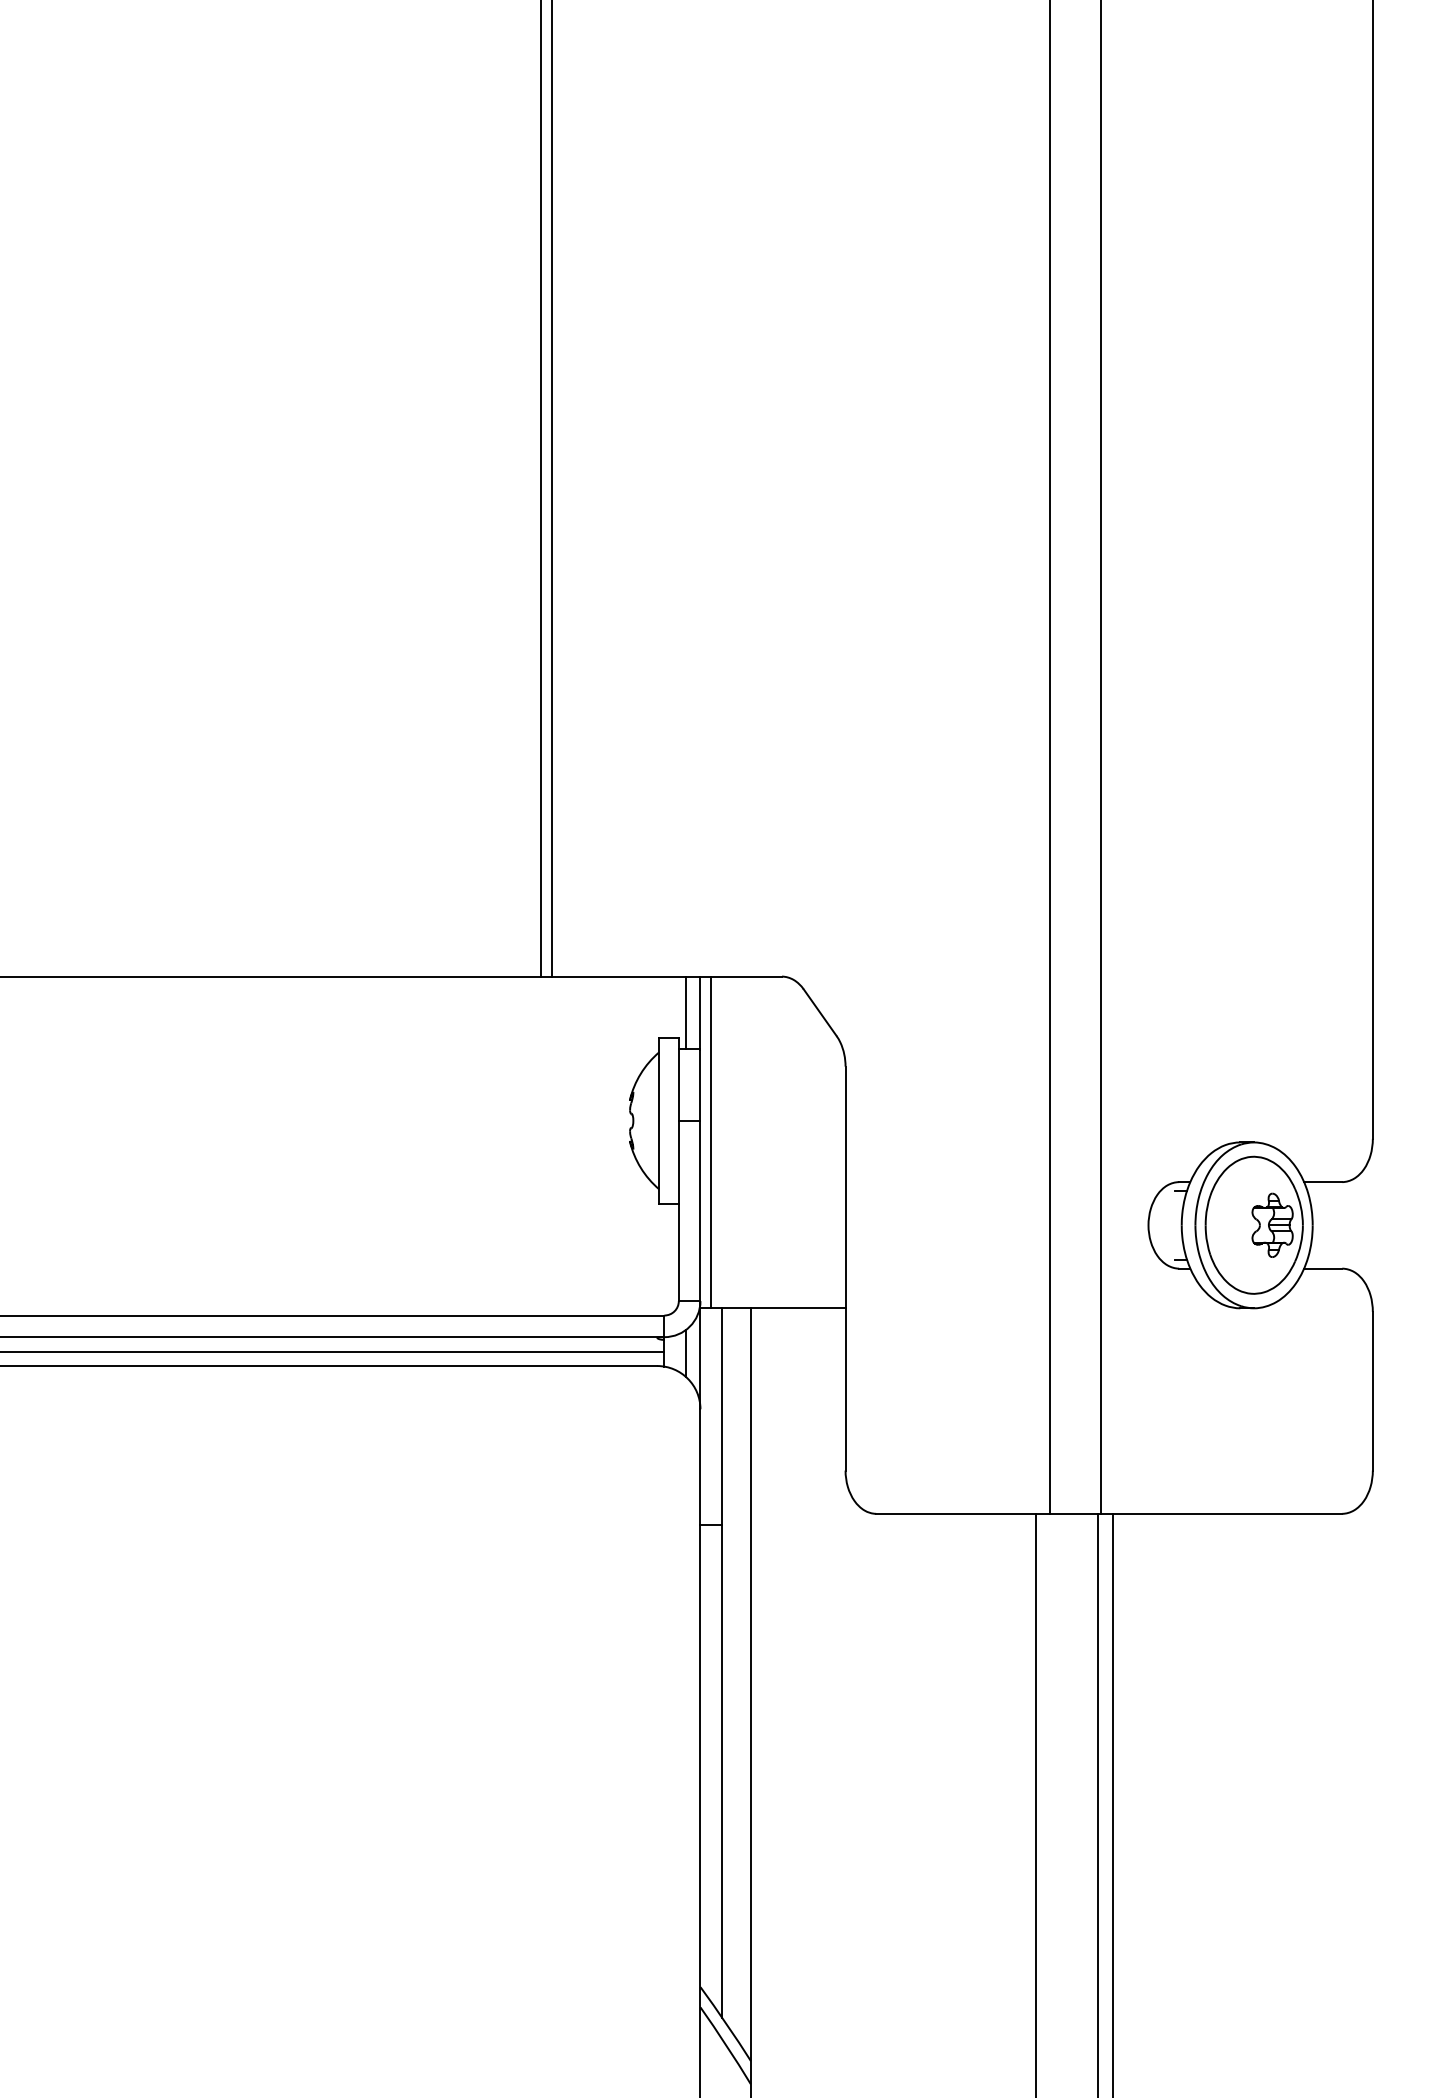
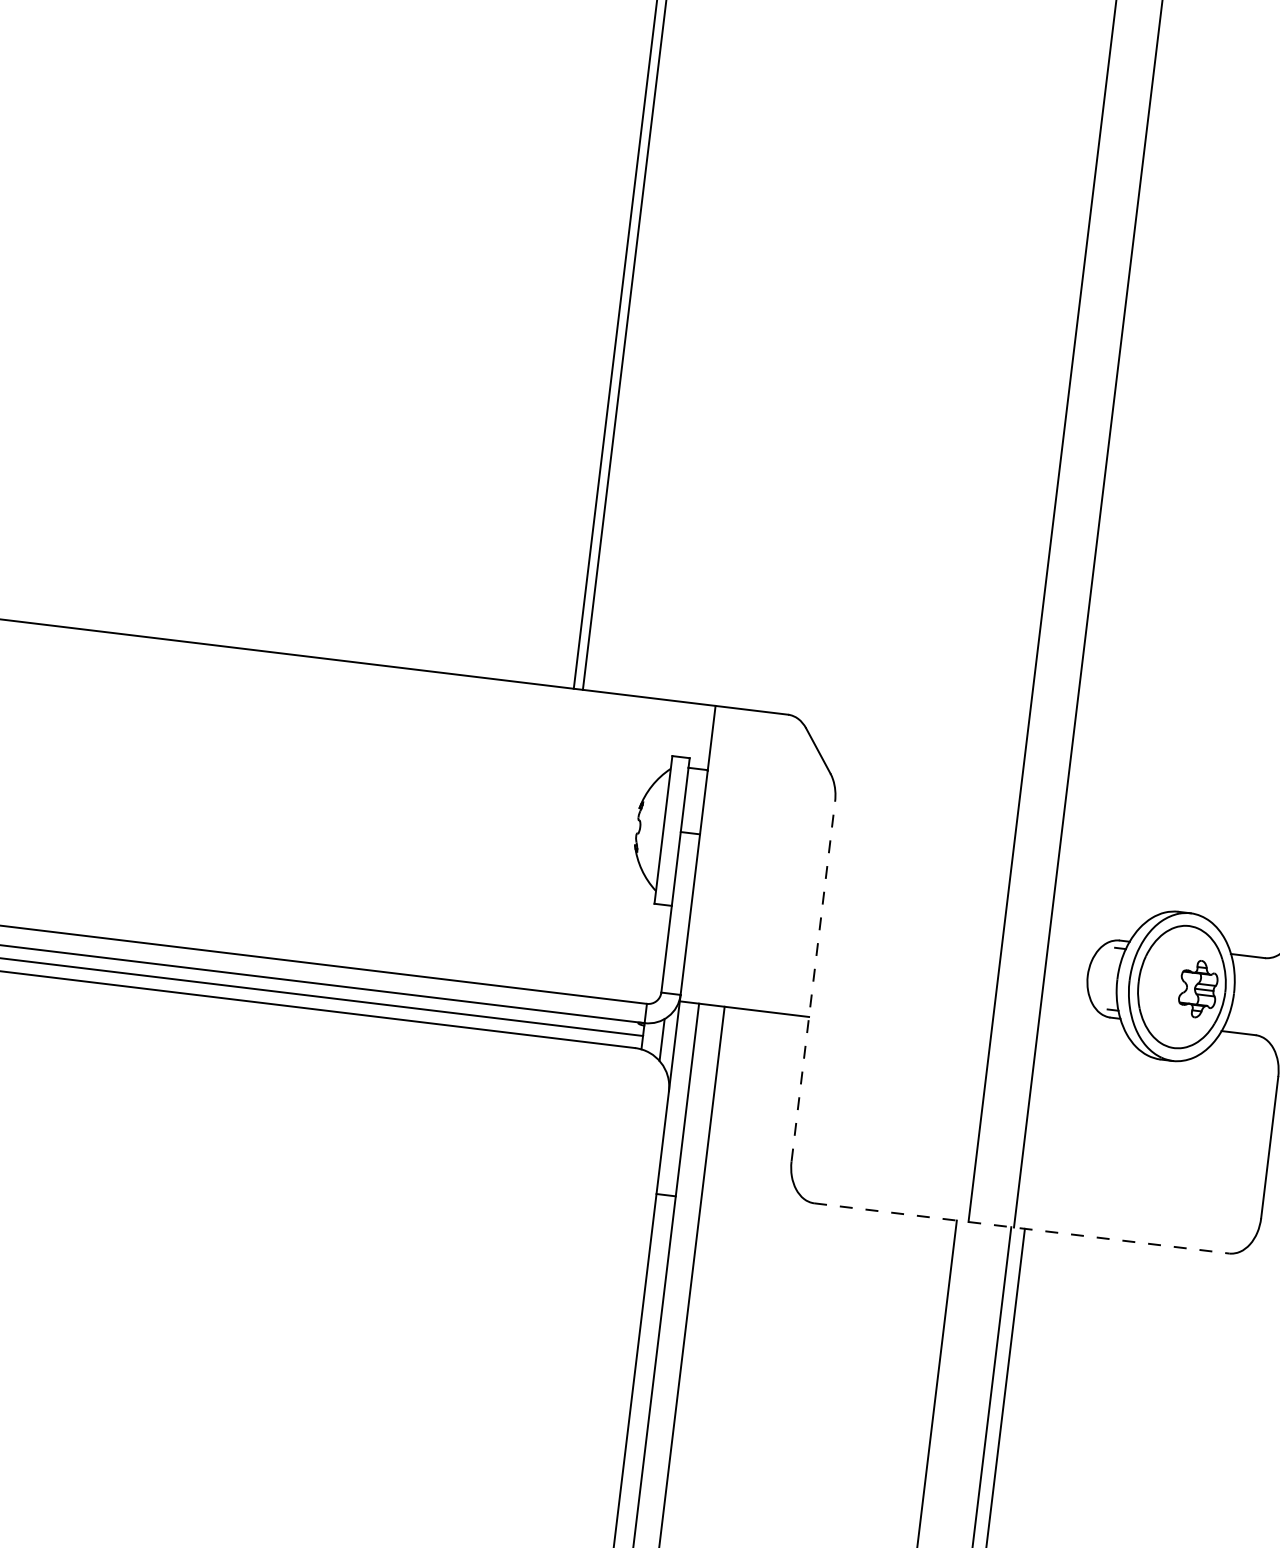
line: (686, 1012) -> (699, 736), removed
line: (711, 1142) -> (707, 854), removed
line: (845, 1268) -> (813, 981), solid -> dashed
line: (1109, 1513) -> (1022, 1228), solid -> dashed

